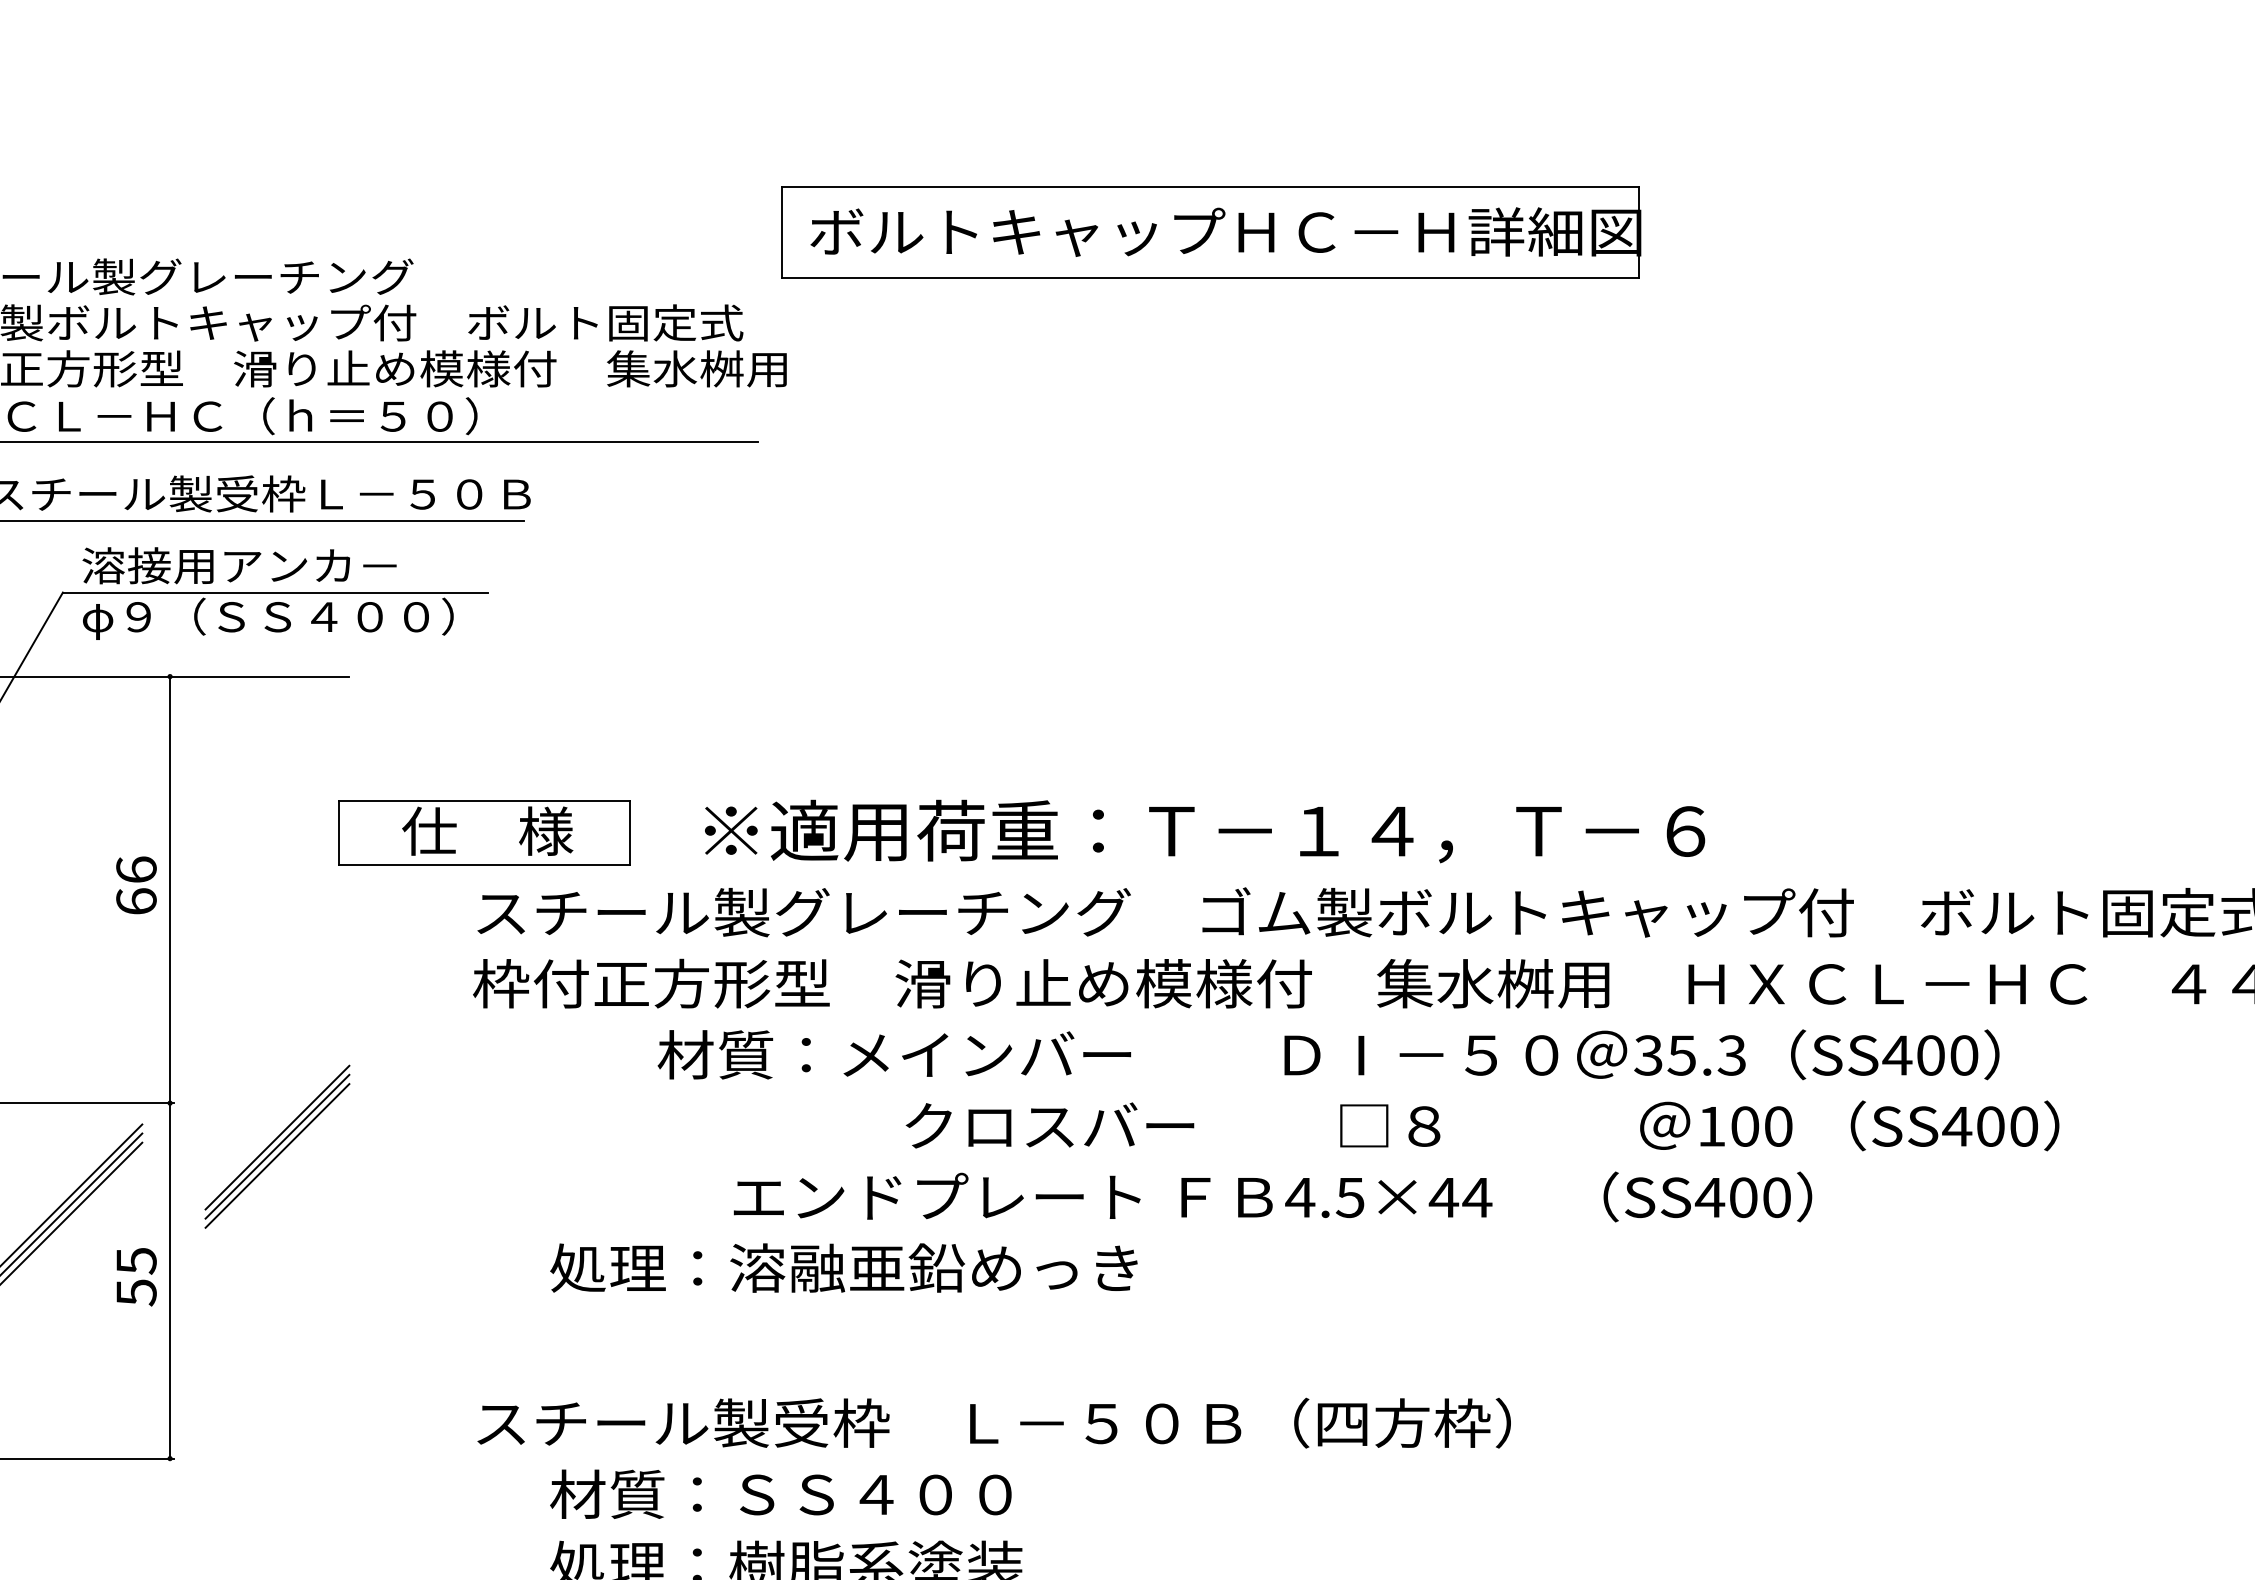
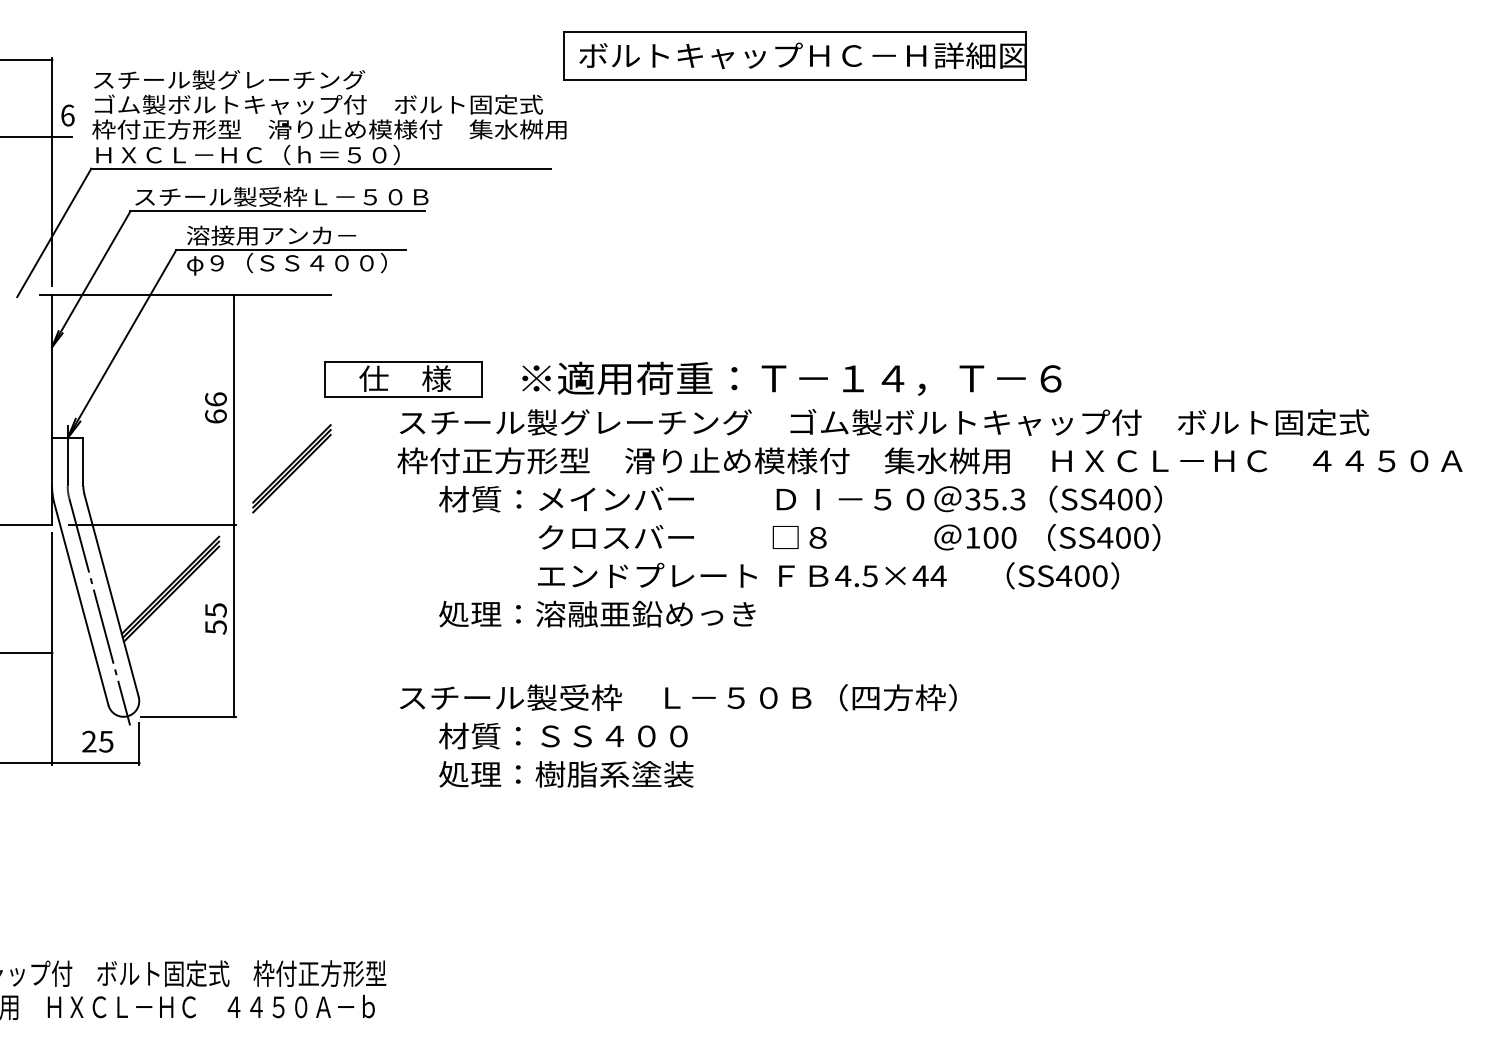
text: (1328, 1053) -> (800, 498), moved
text: (1482, 1125) -> (849, 537), moved
part: (276, 1146) -> (291, 468), moved

